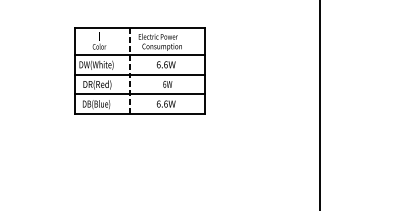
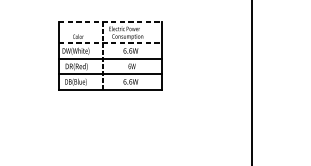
line: (140, 28) -> (110, 22), solid -> dashed
line: (140, 55) -> (110, 43), solid -> dashed

